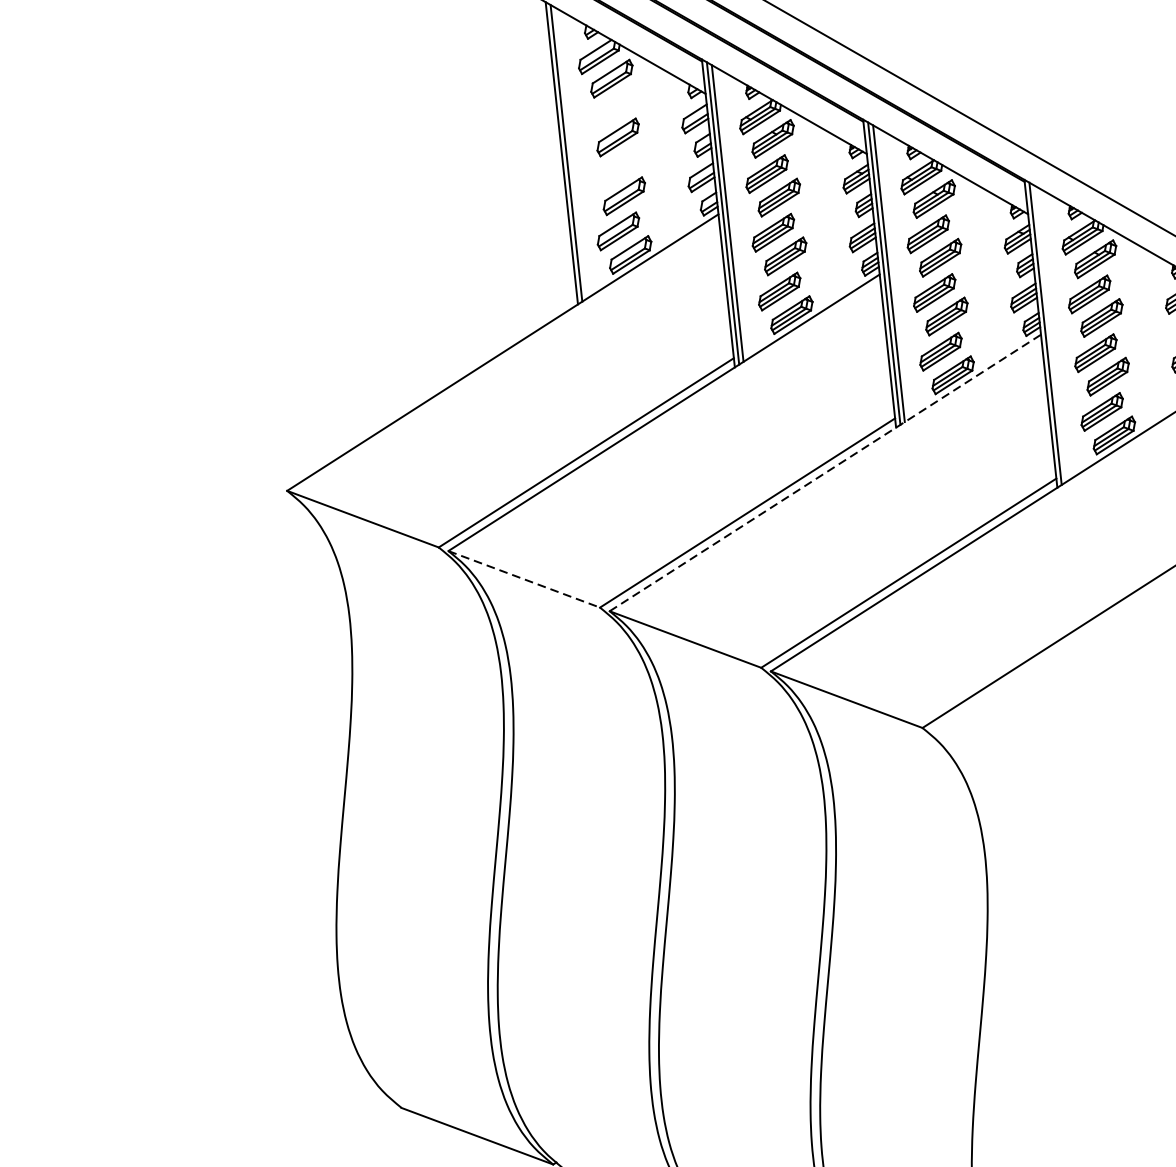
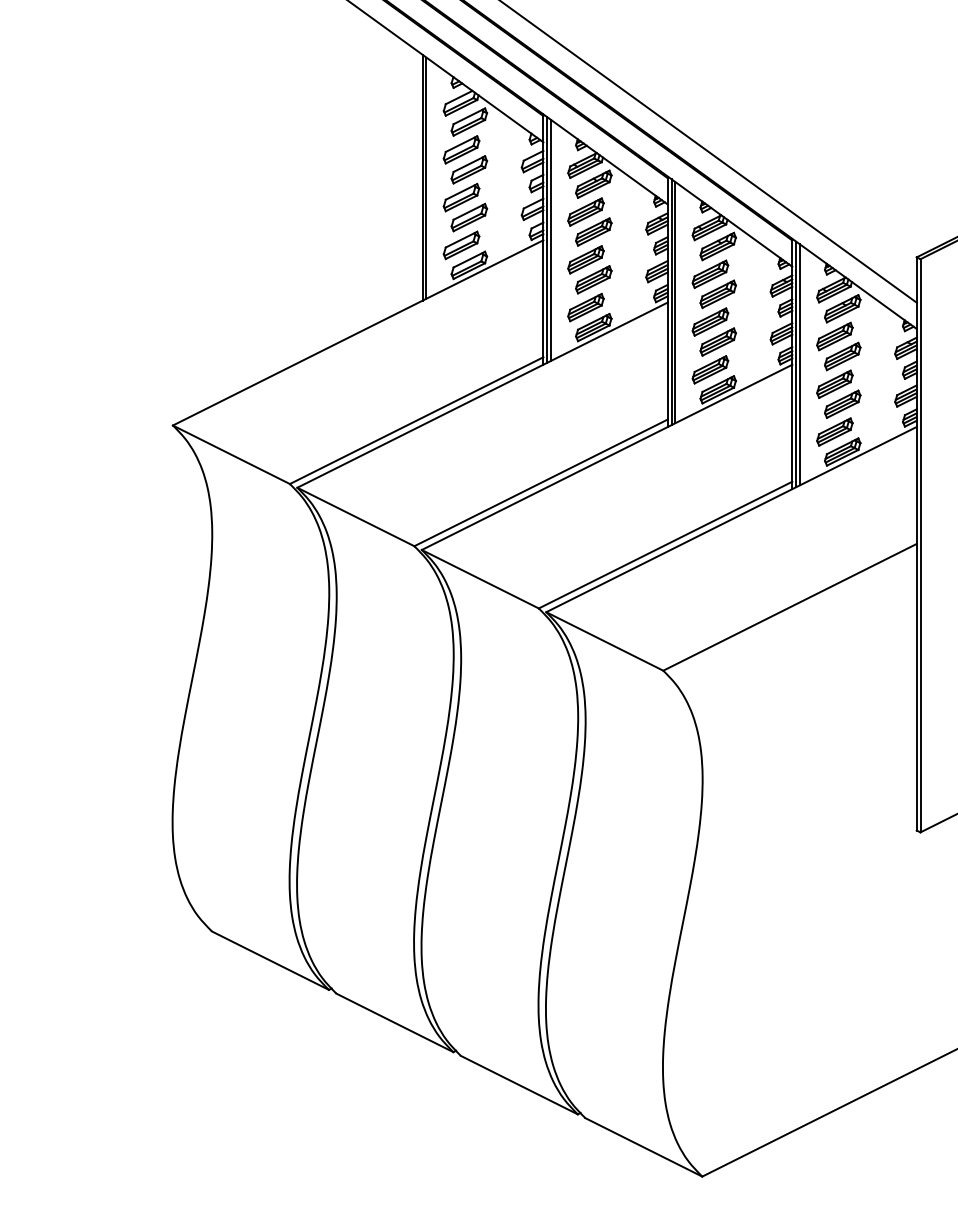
part: (605, 113) -> (461, 149), added
part: (612, 172) -> (461, 197), added
line: (1049, 333) -> (799, 364), added
line: (825, 473) -> (607, 457), dashed -> solid
line: (525, 579) -> (356, 517), dashed -> solid

